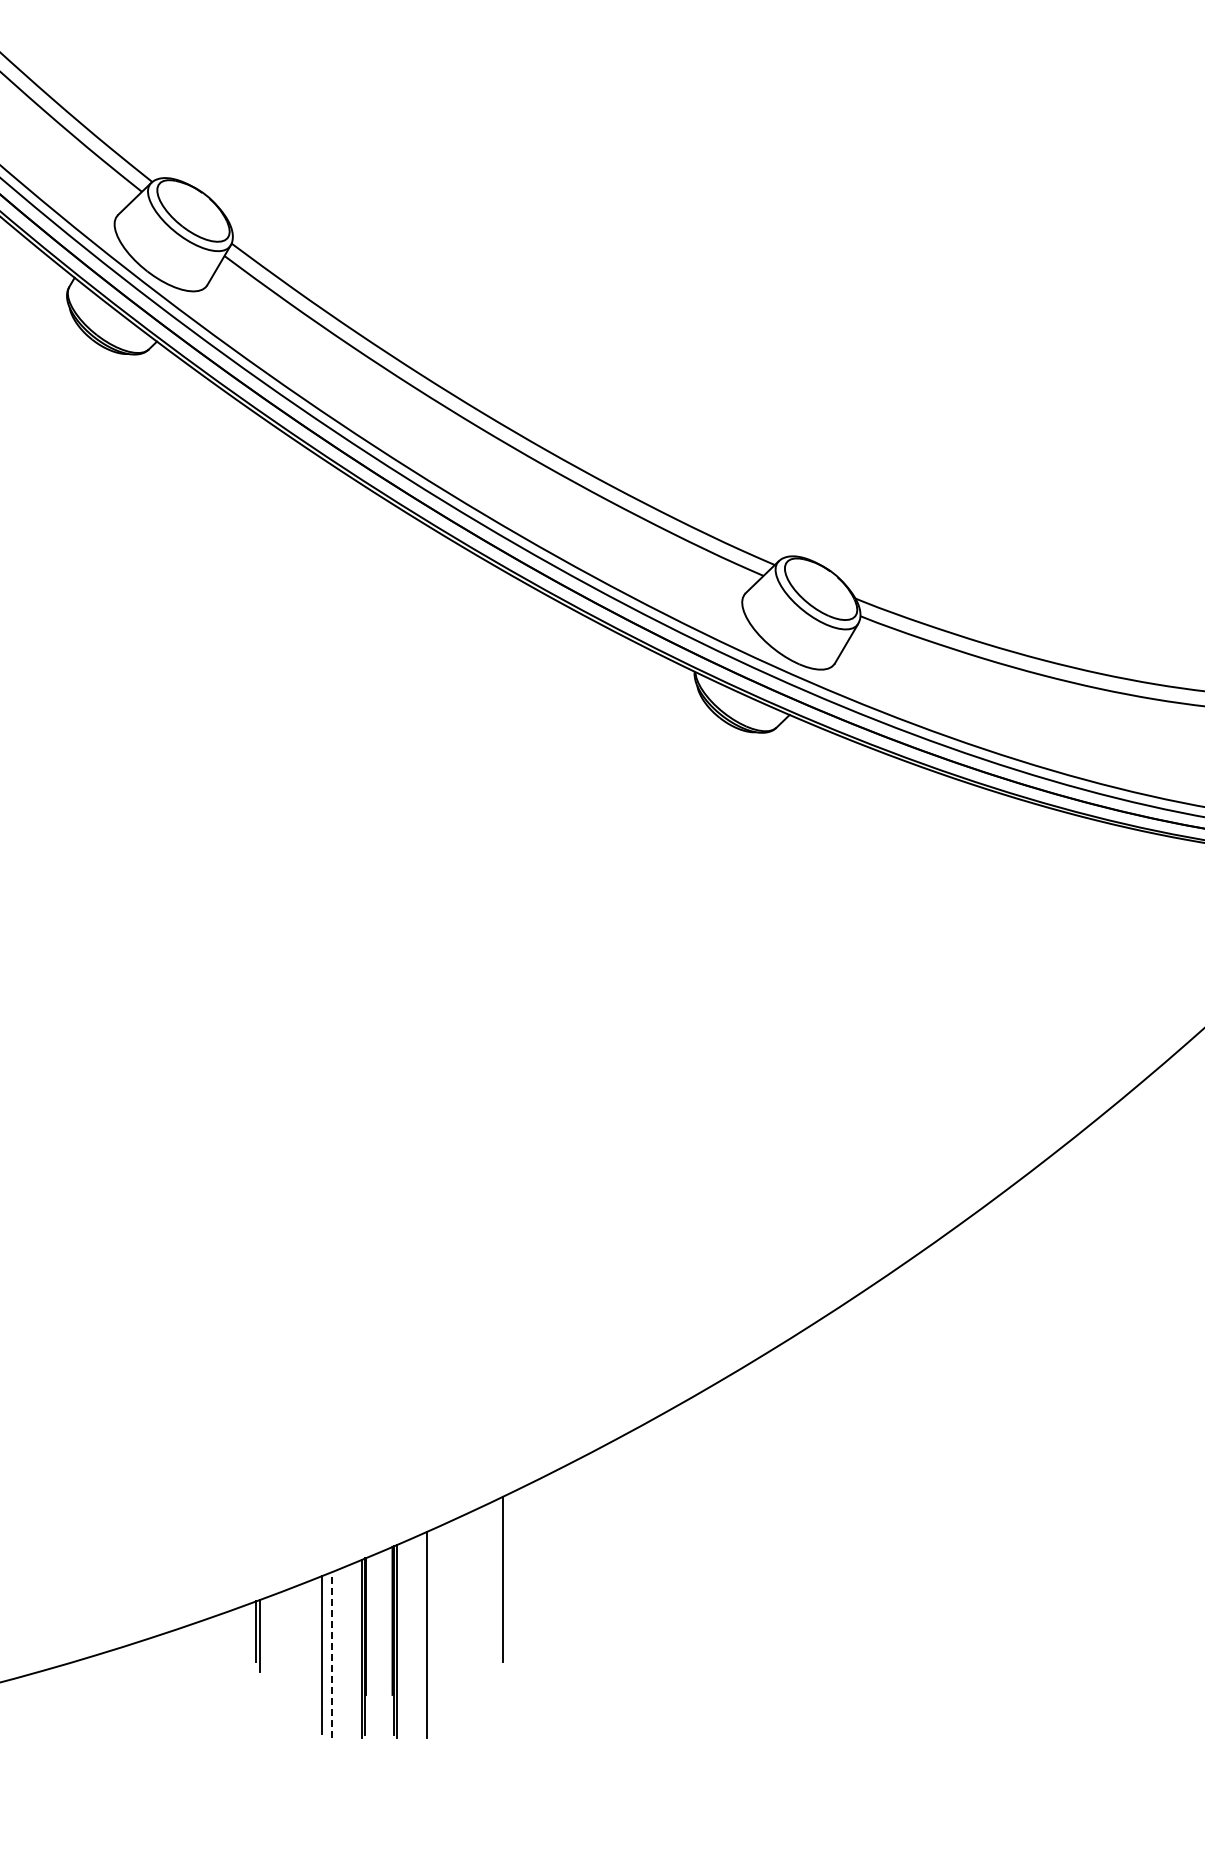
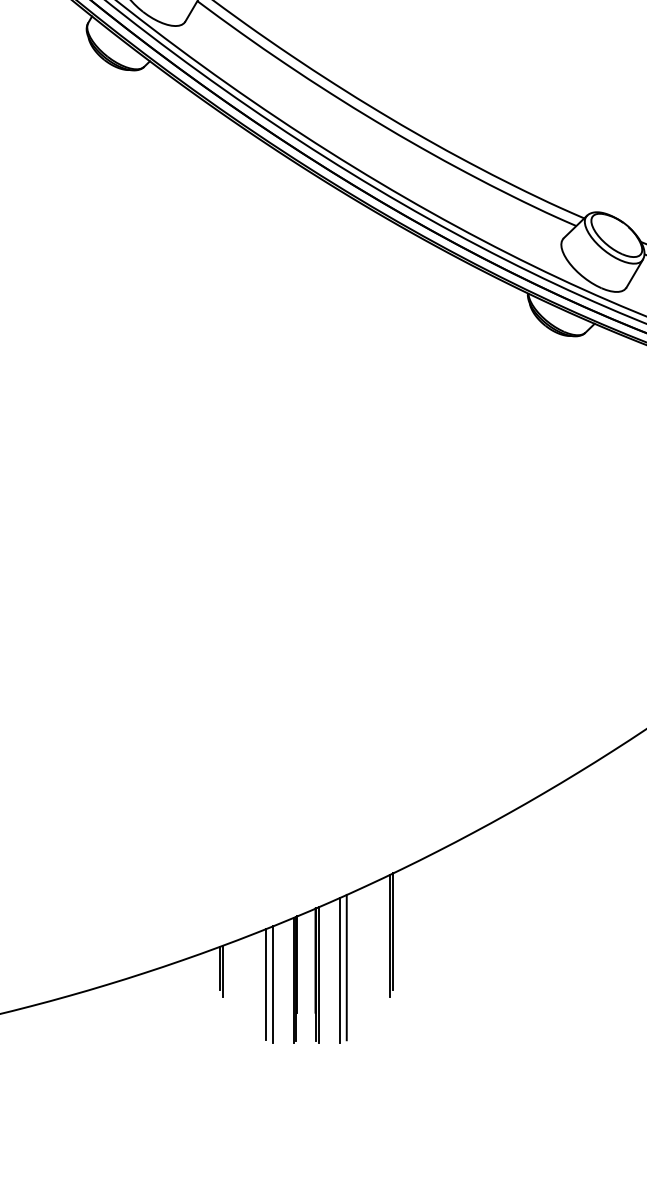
line: (498, 1585) -> (390, 935), added
line: (436, 1630) -> (346, 967), added
line: (332, 1654) -> (273, 984), dashed -> solid

